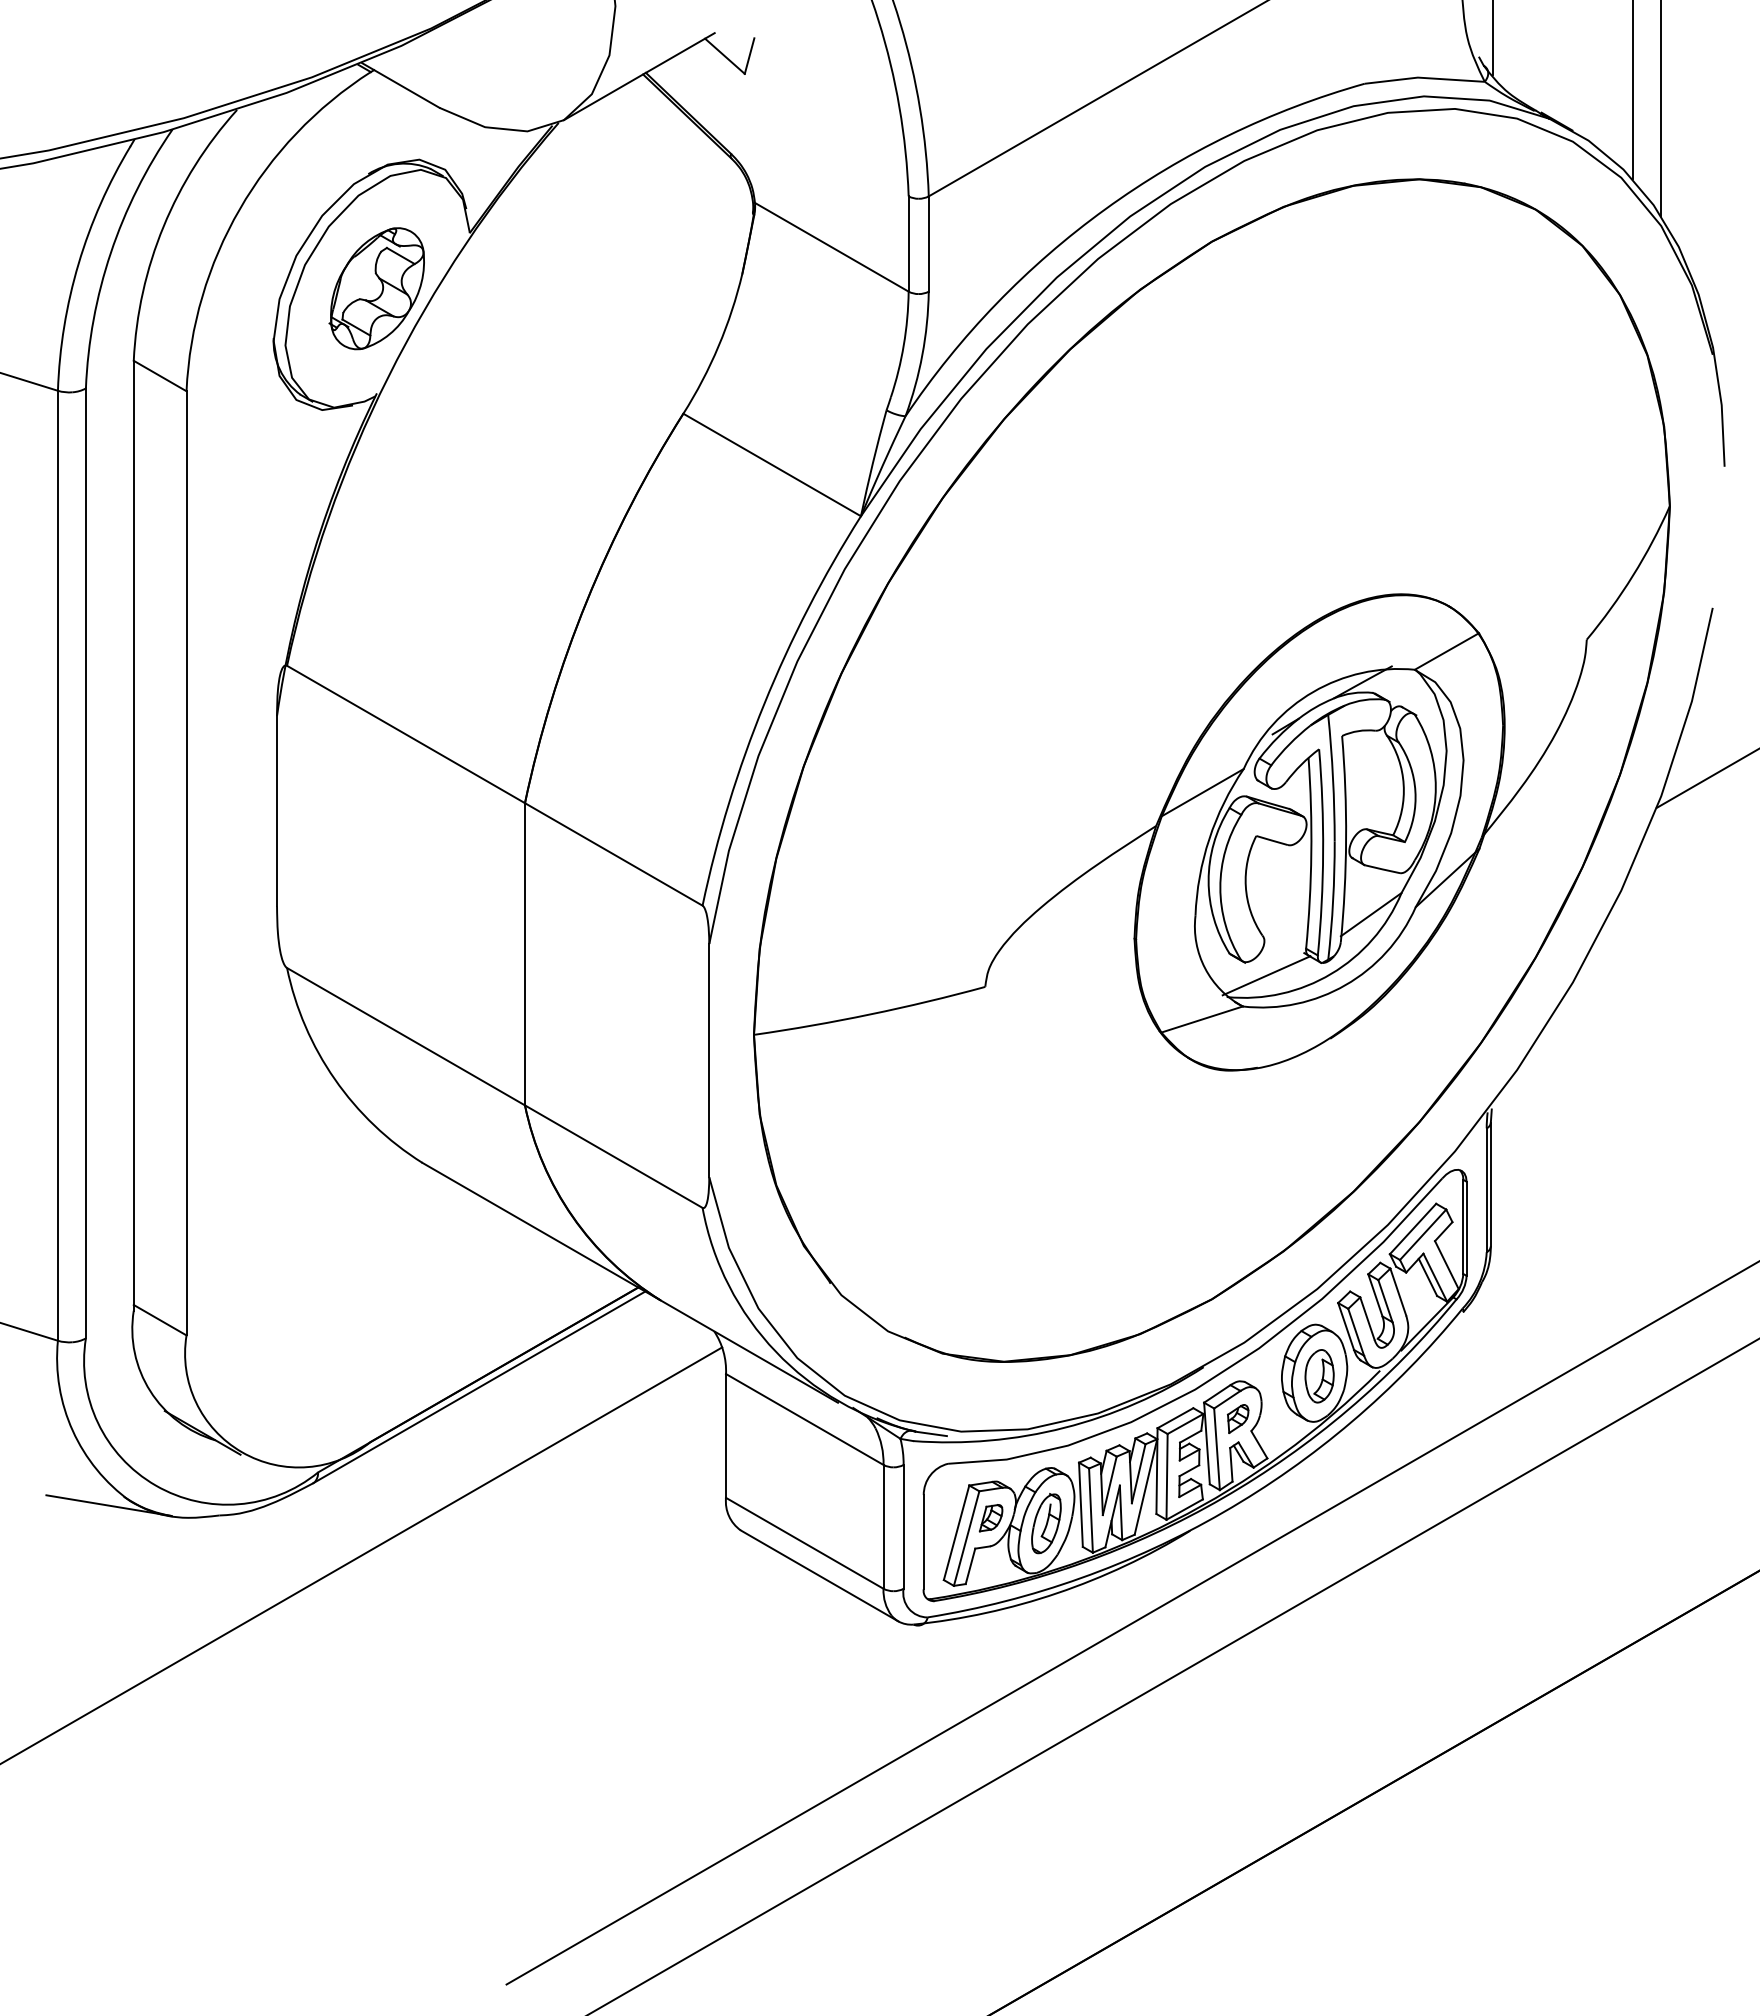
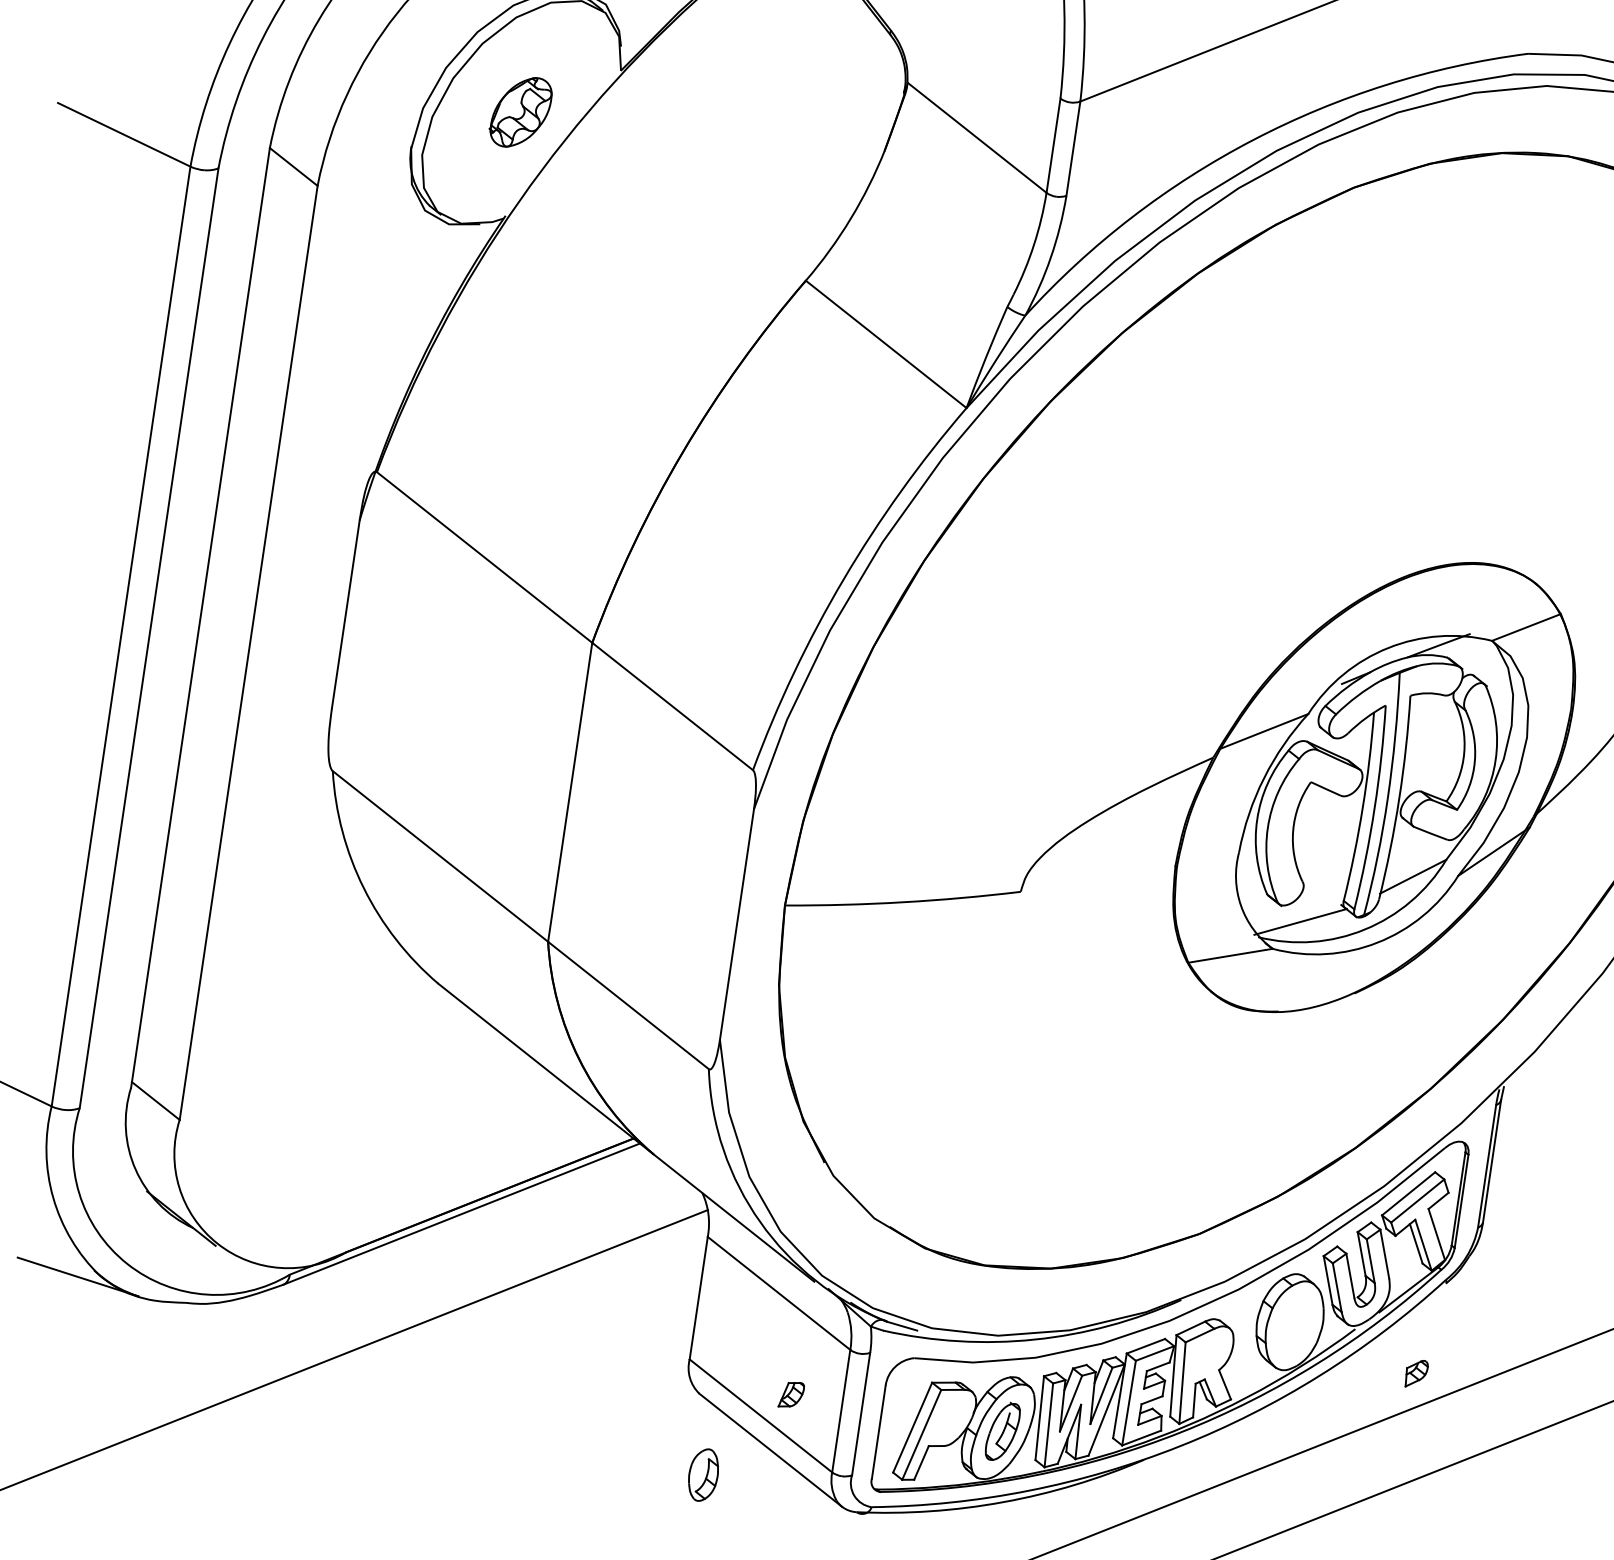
part: (376, 288) -> (520, 111), size x0.6
part: (1319, 1376) -> (703, 1475), moved
part: (1238, 1418) -> (1416, 1373), moved
part: (990, 1518) -> (790, 1395), moved

